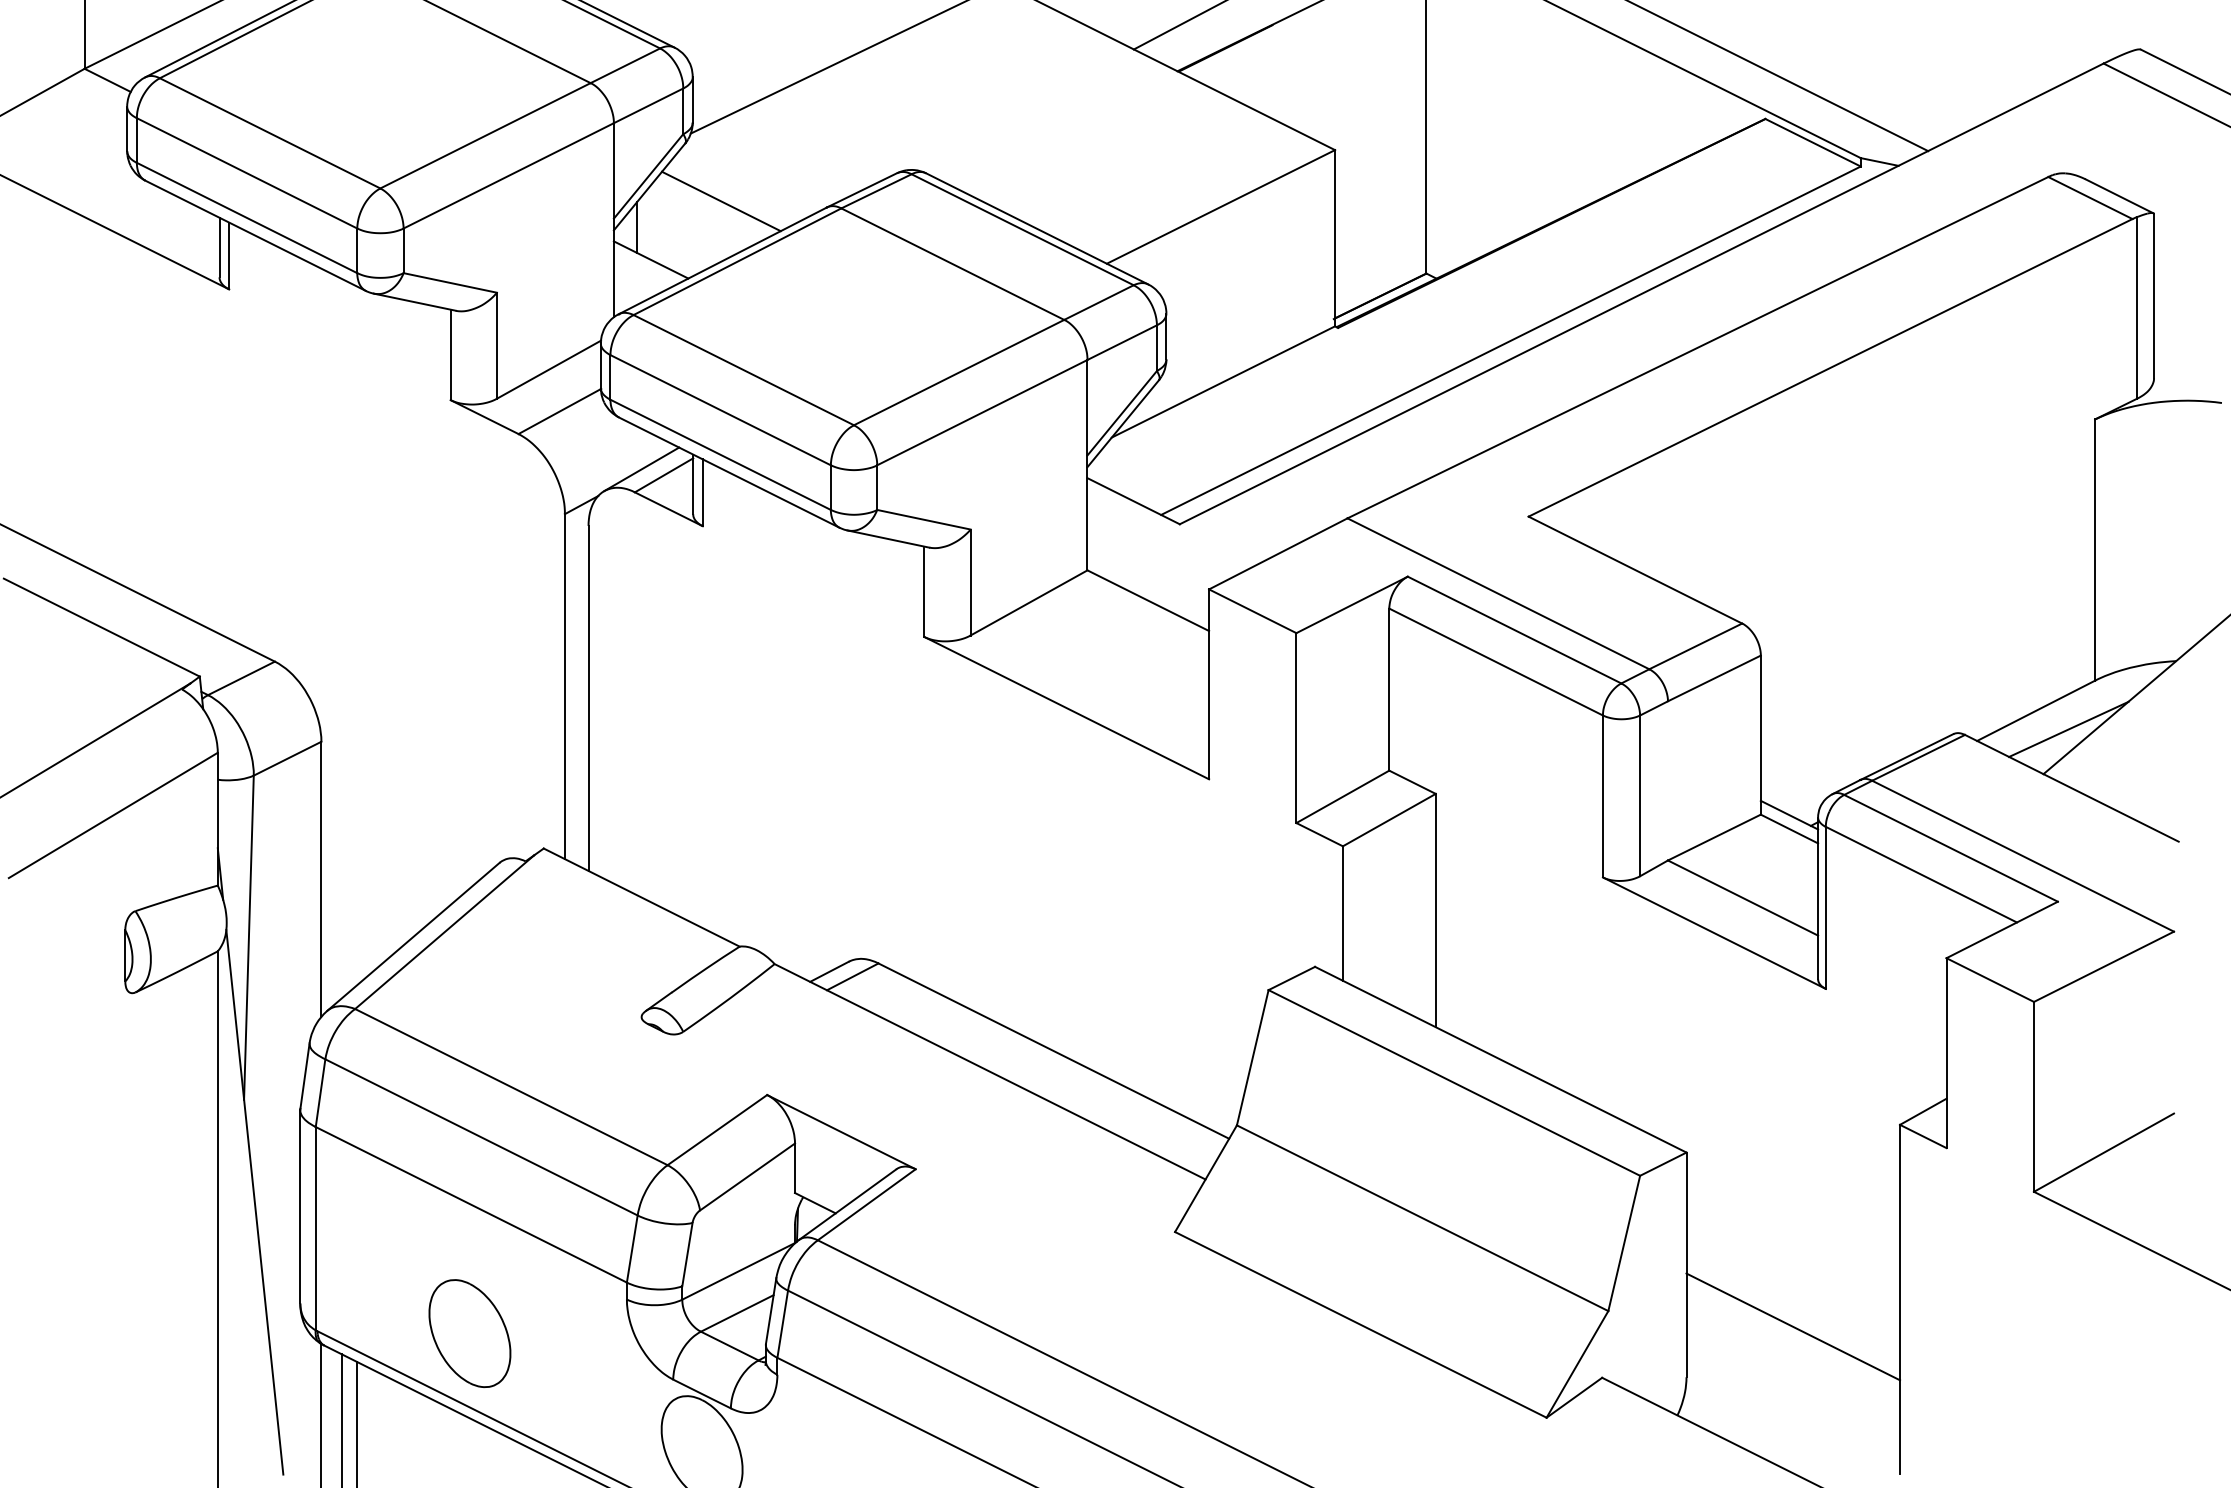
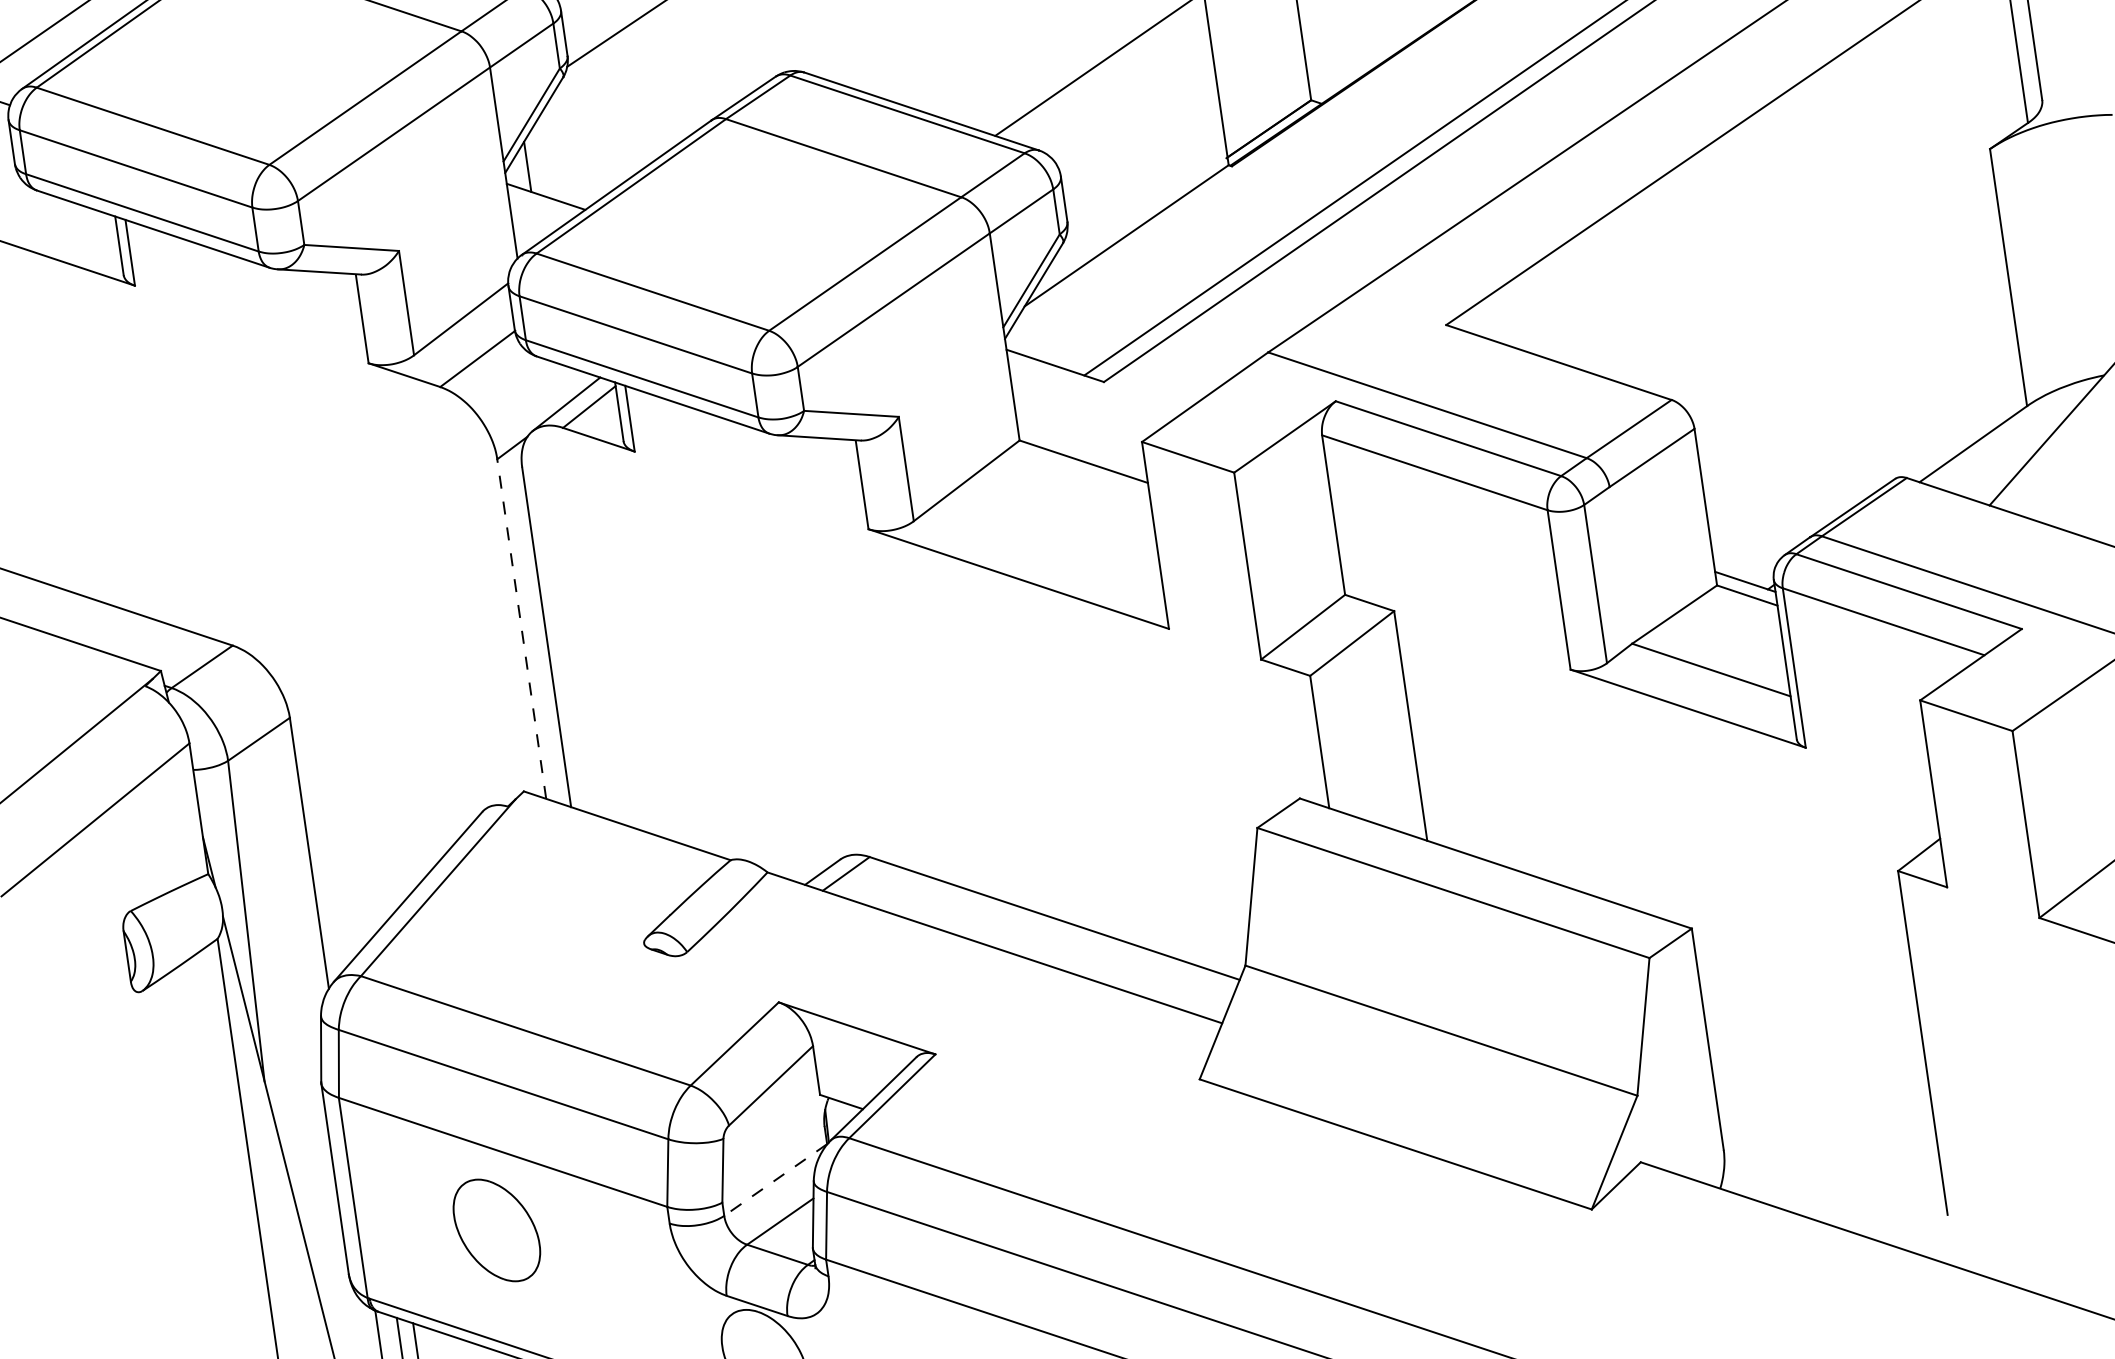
line: (720, 201) -> (606, 129), removed
line: (564, 686) -> (521, 628), solid -> dashed
line: (2068, 729) -> (2007, 457), removed
line: (738, 1271) -> (775, 1180), solid -> dashed
line: (1793, 1326) -> (1821, 1084), removed
part: (469, 1333) -> (496, 1230), moved

